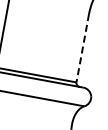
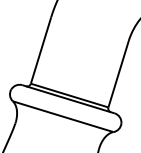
line: (82, 48) -> (118, 74), dashed -> solid

